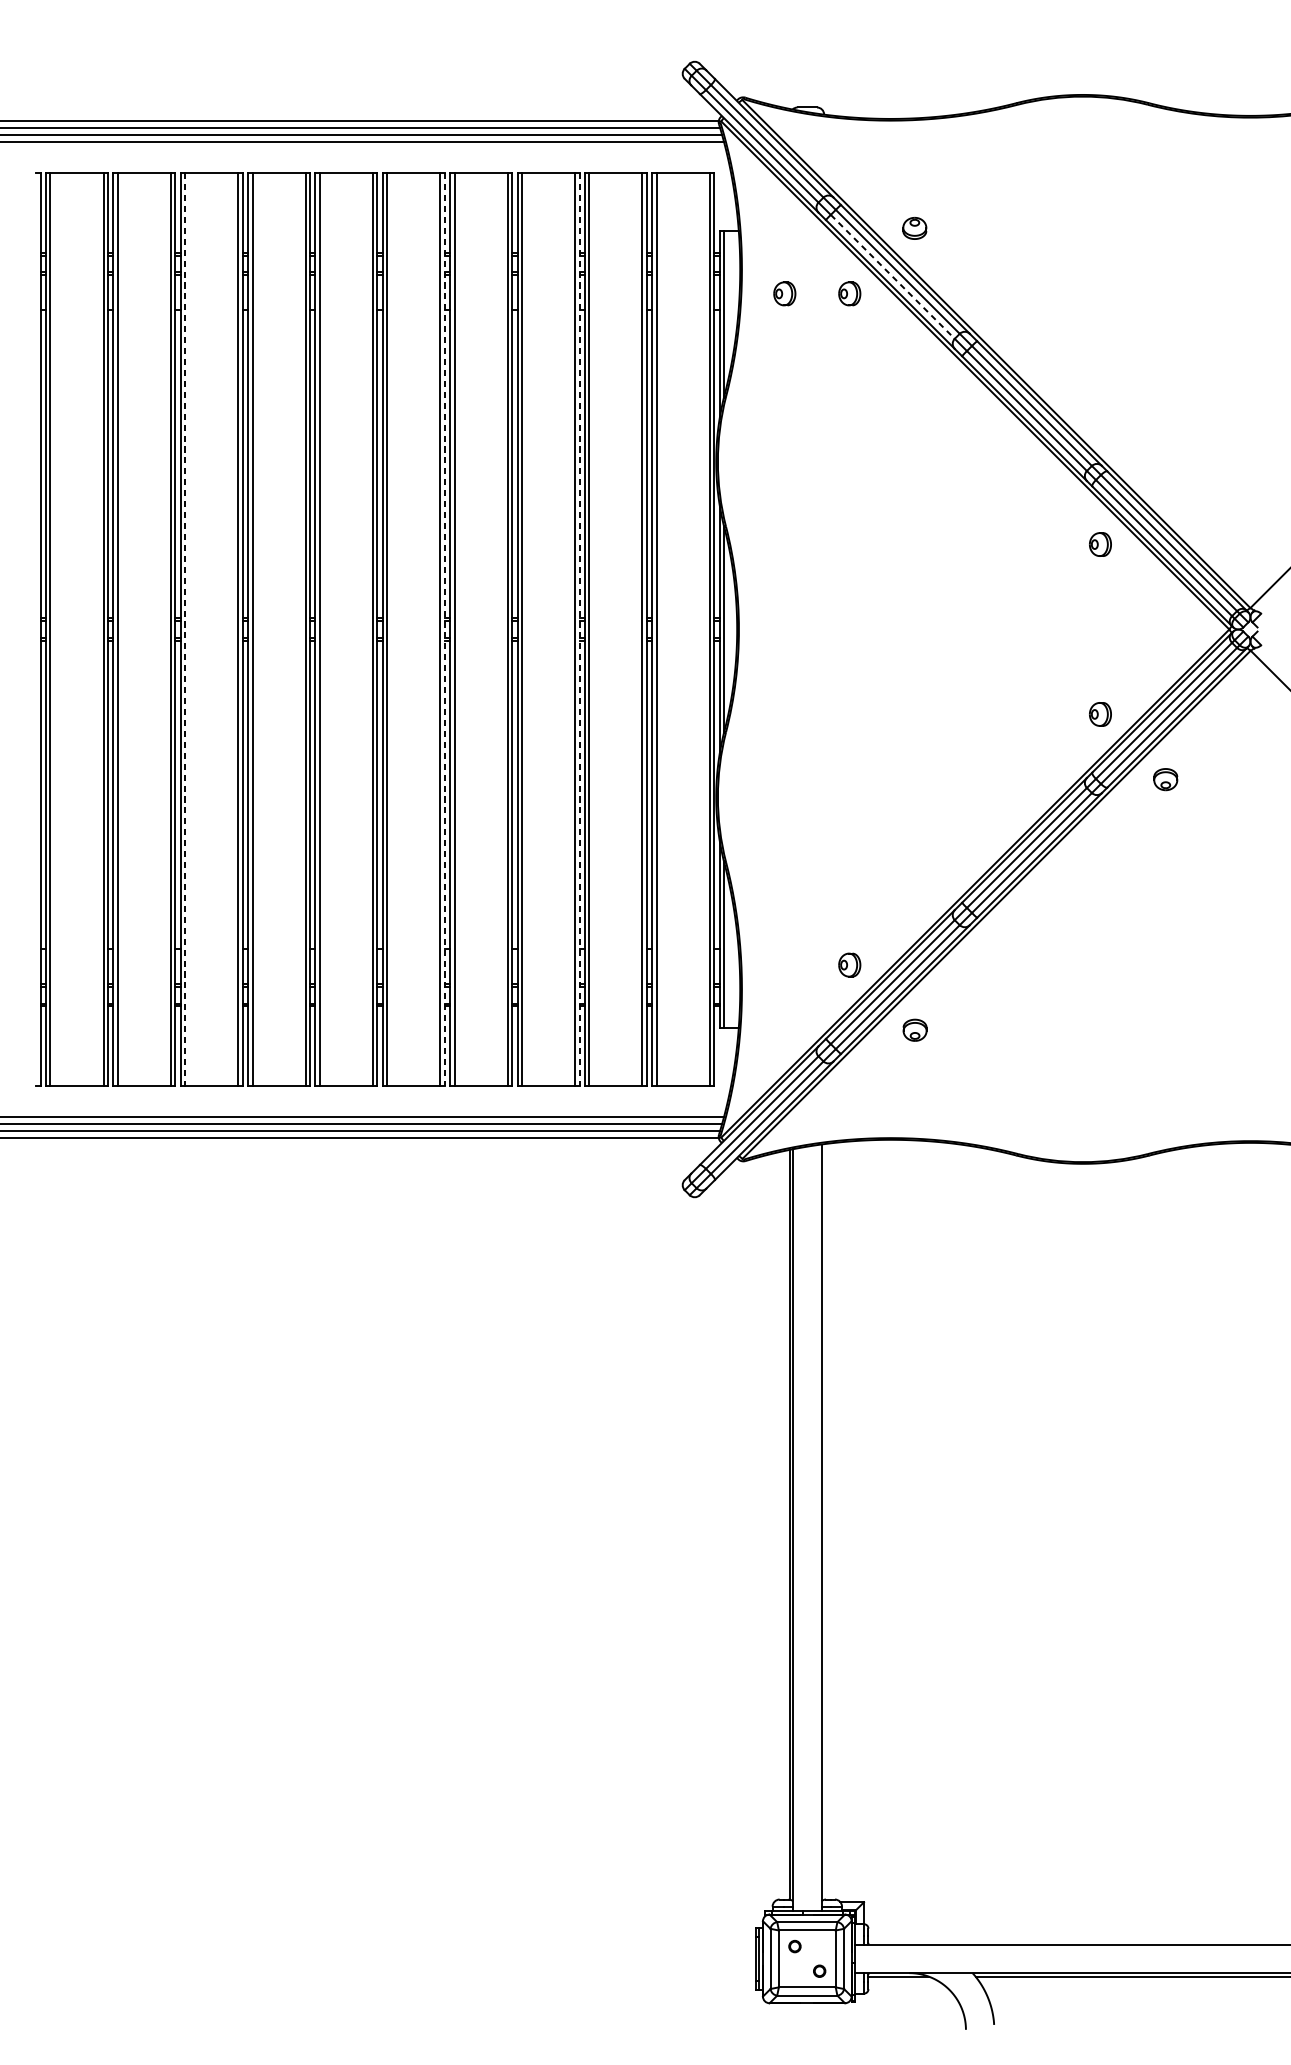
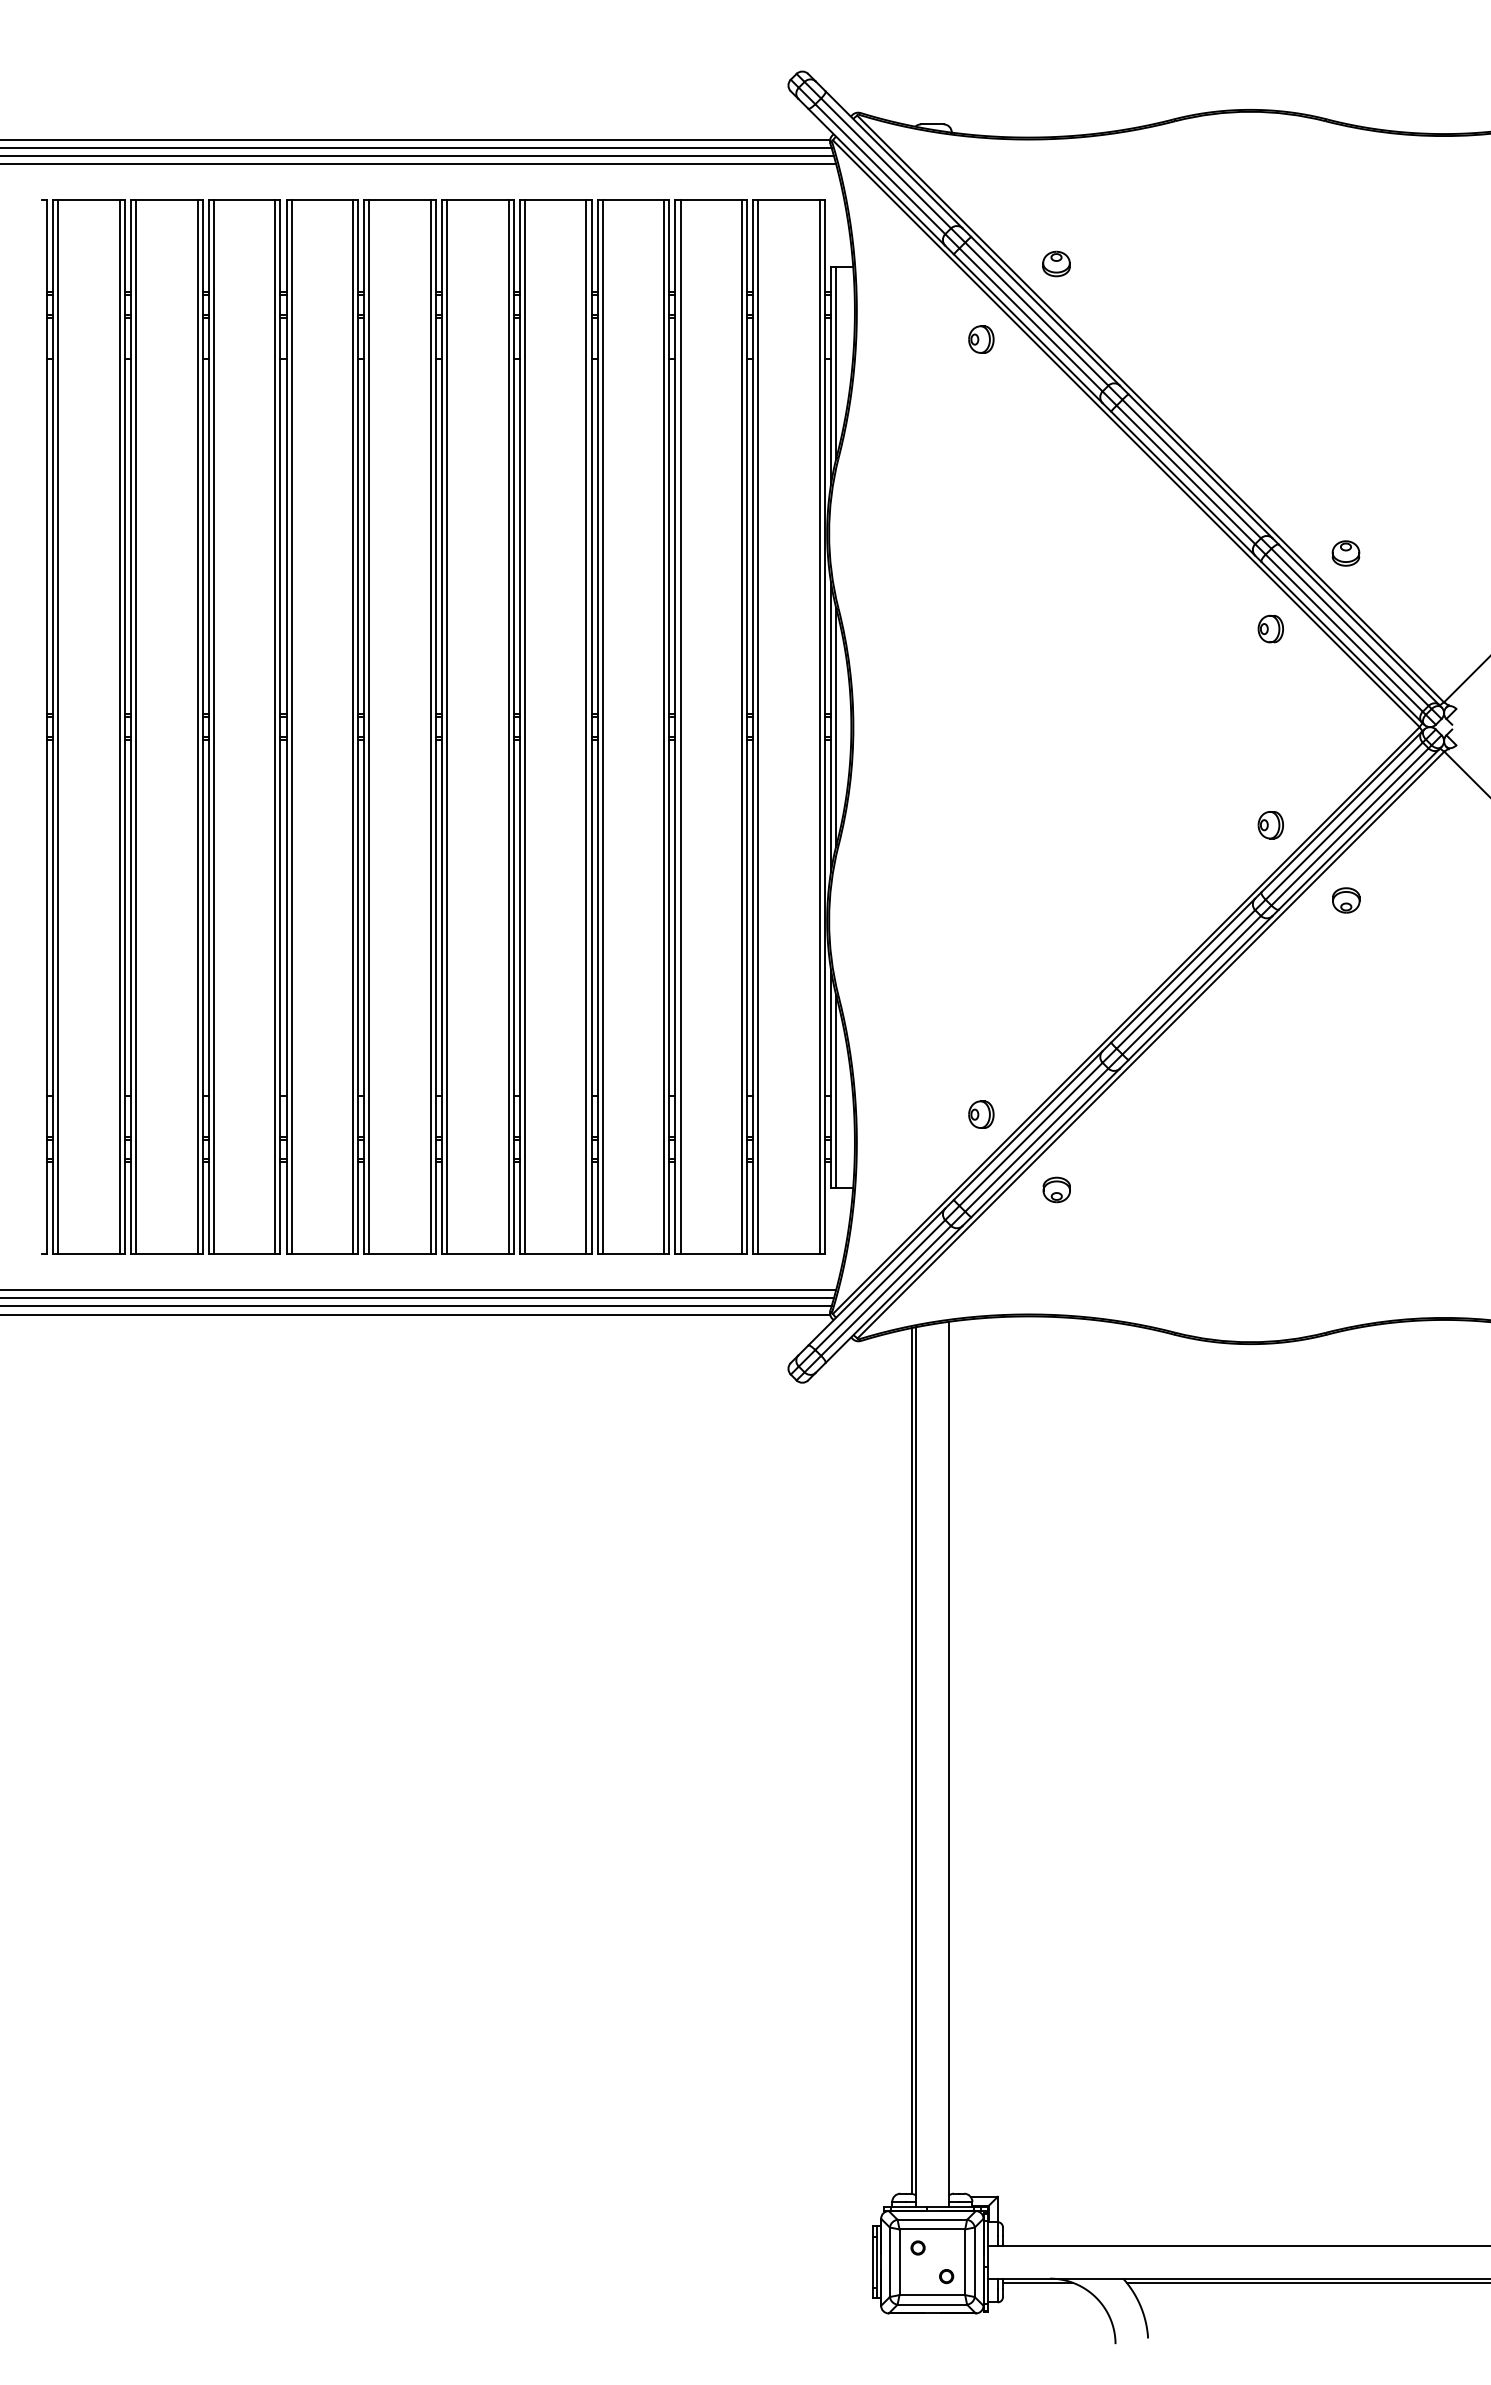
line: (893, 277) -> (1031, 320), dashed -> solid
part: (784, 293) -> (906, 339), removed
part: (1165, 479) -> (1345, 553), added
line: (184, 629) -> (213, 727), dashed -> solid
line: (444, 629) -> (513, 727), dashed -> solid
line: (579, 629) -> (669, 727), dashed -> solid

